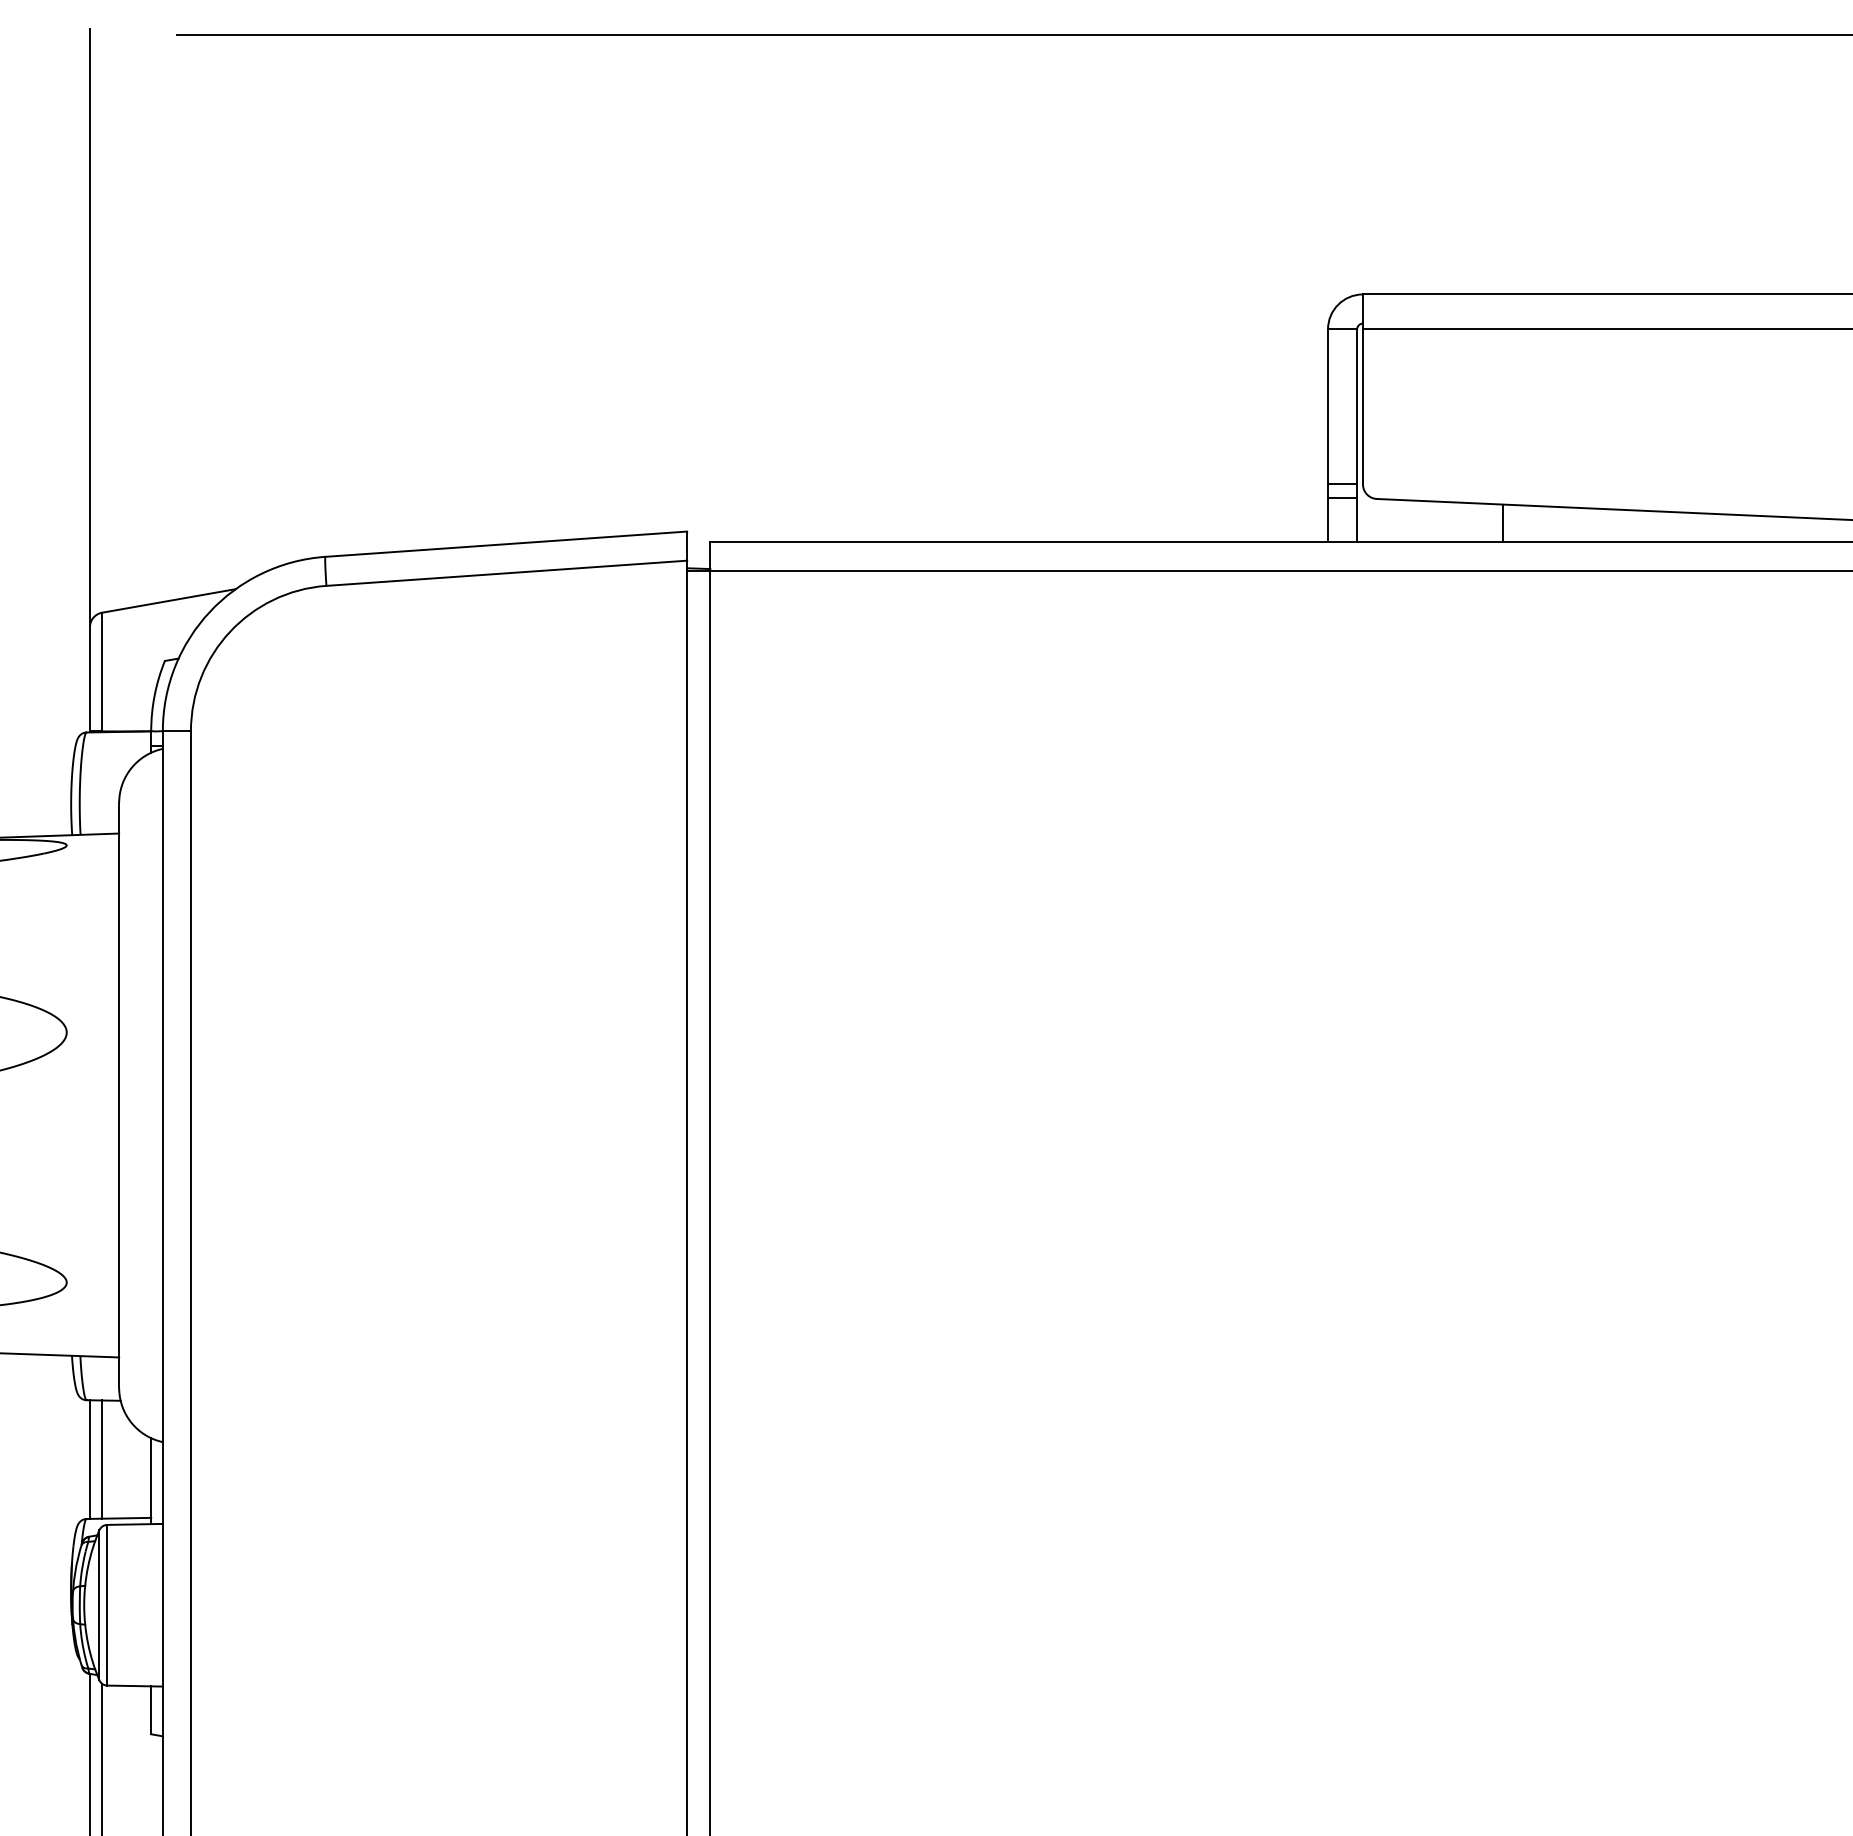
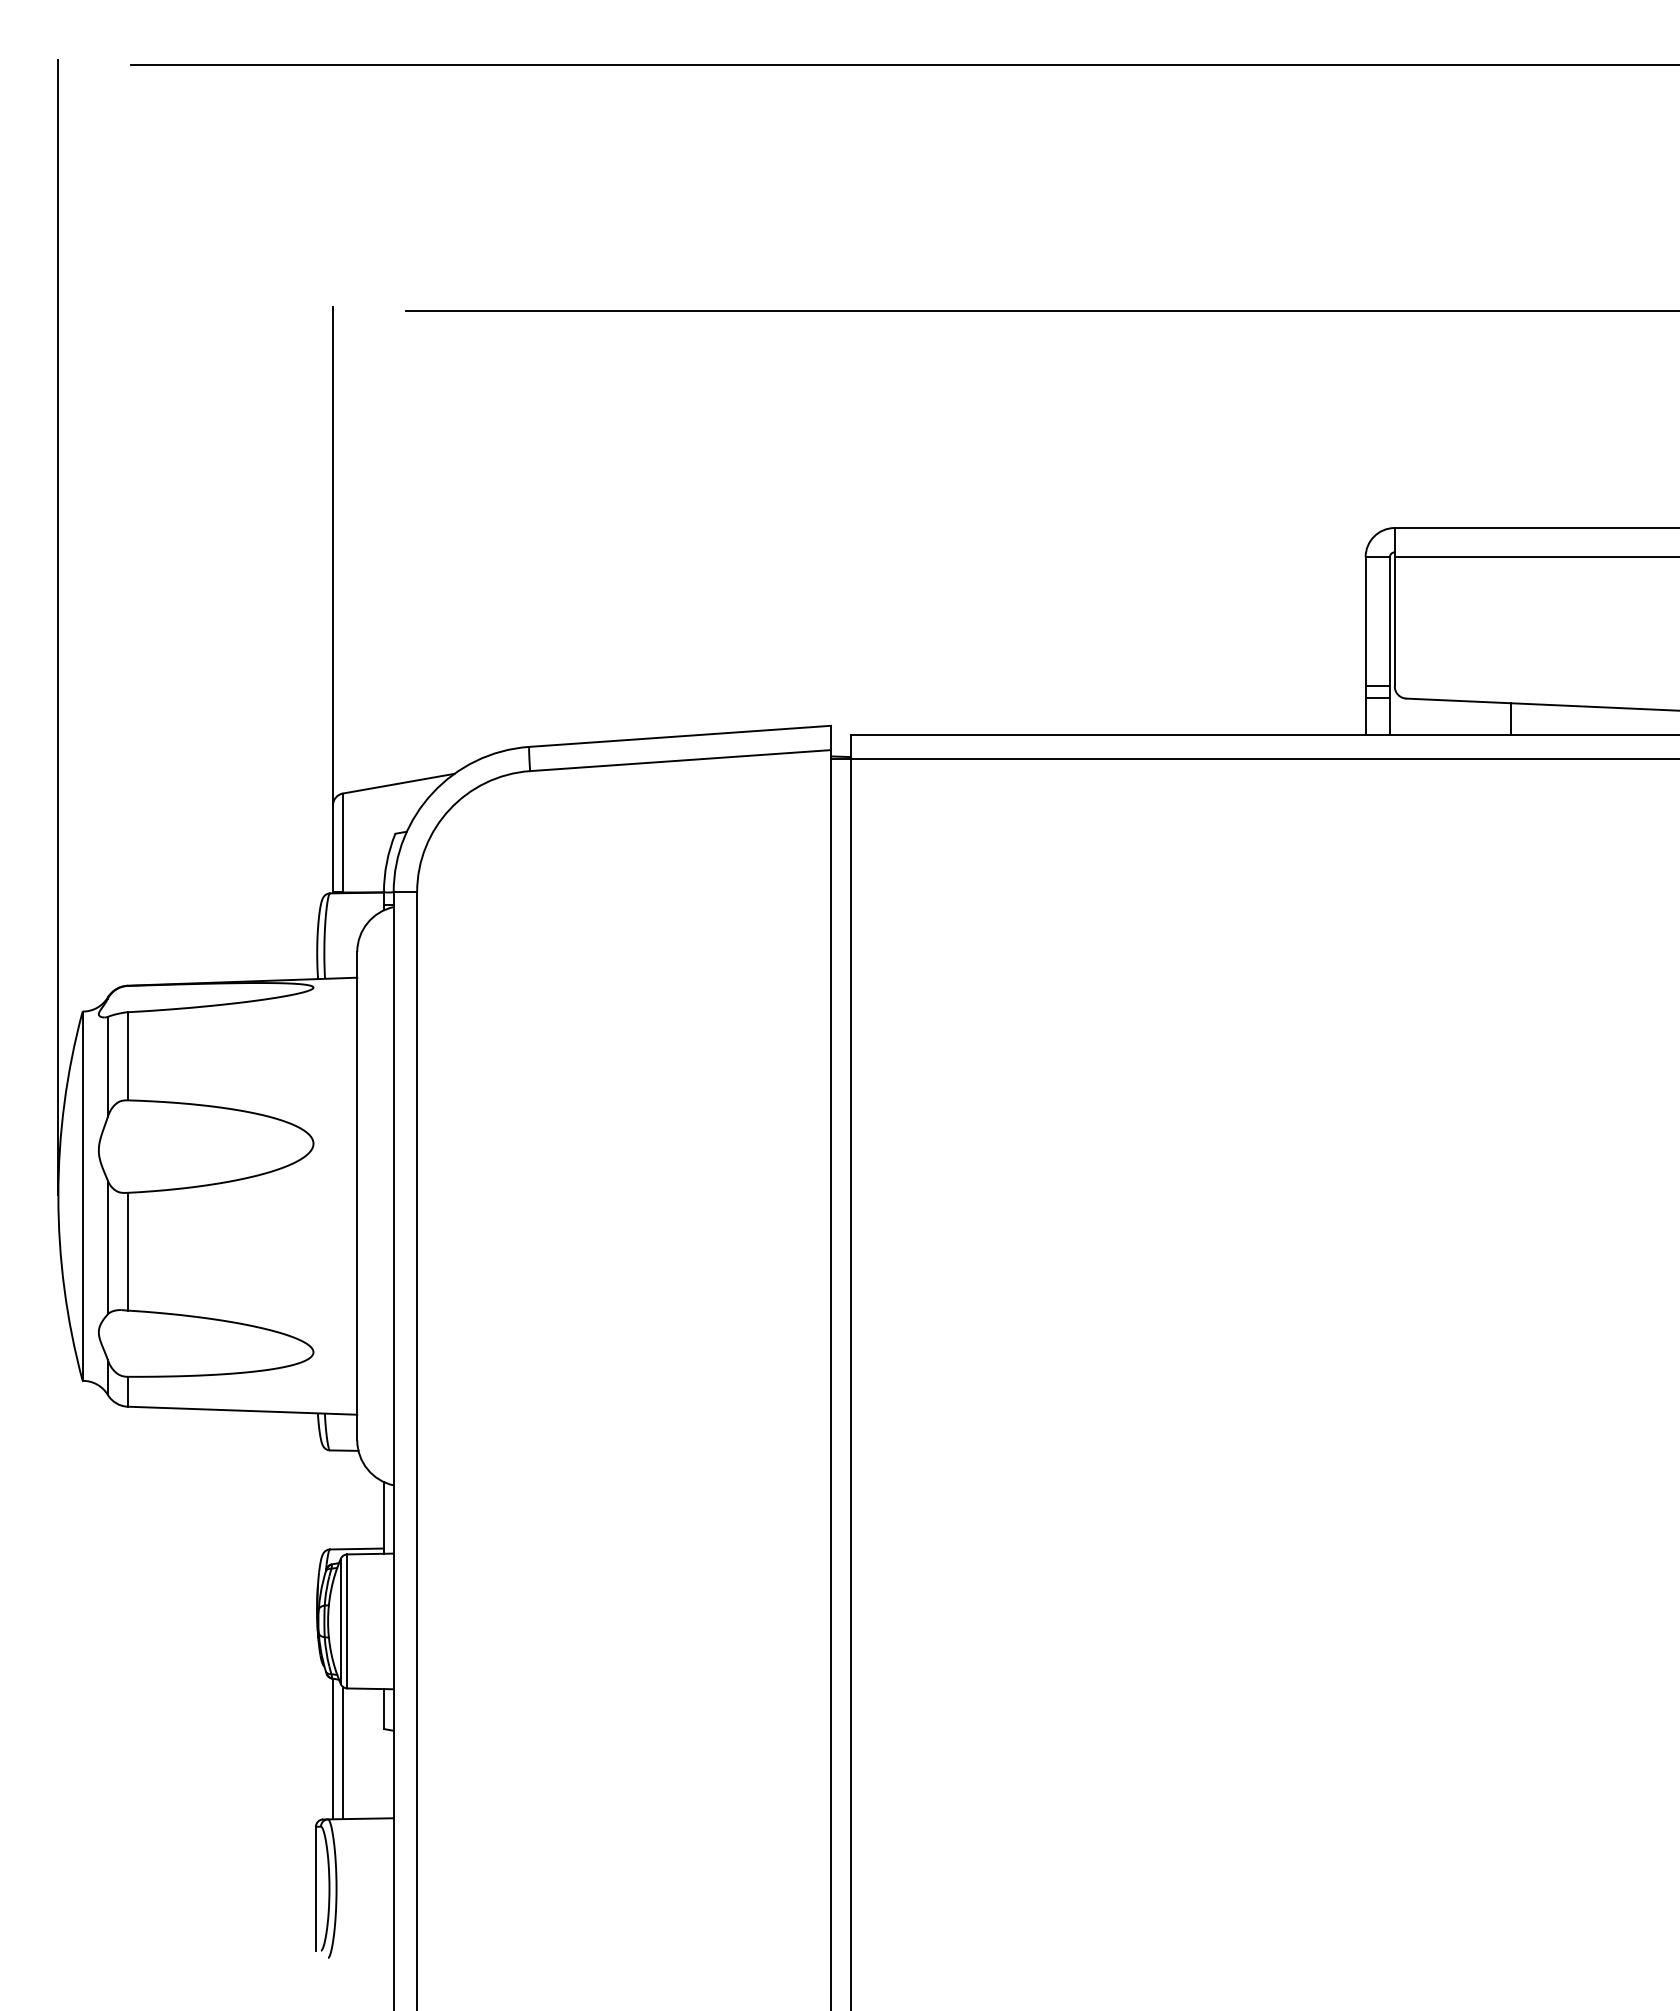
line: (89, 1459) -> (332, 1499), removed
line: (101, 1459) -> (342, 1499), removed

